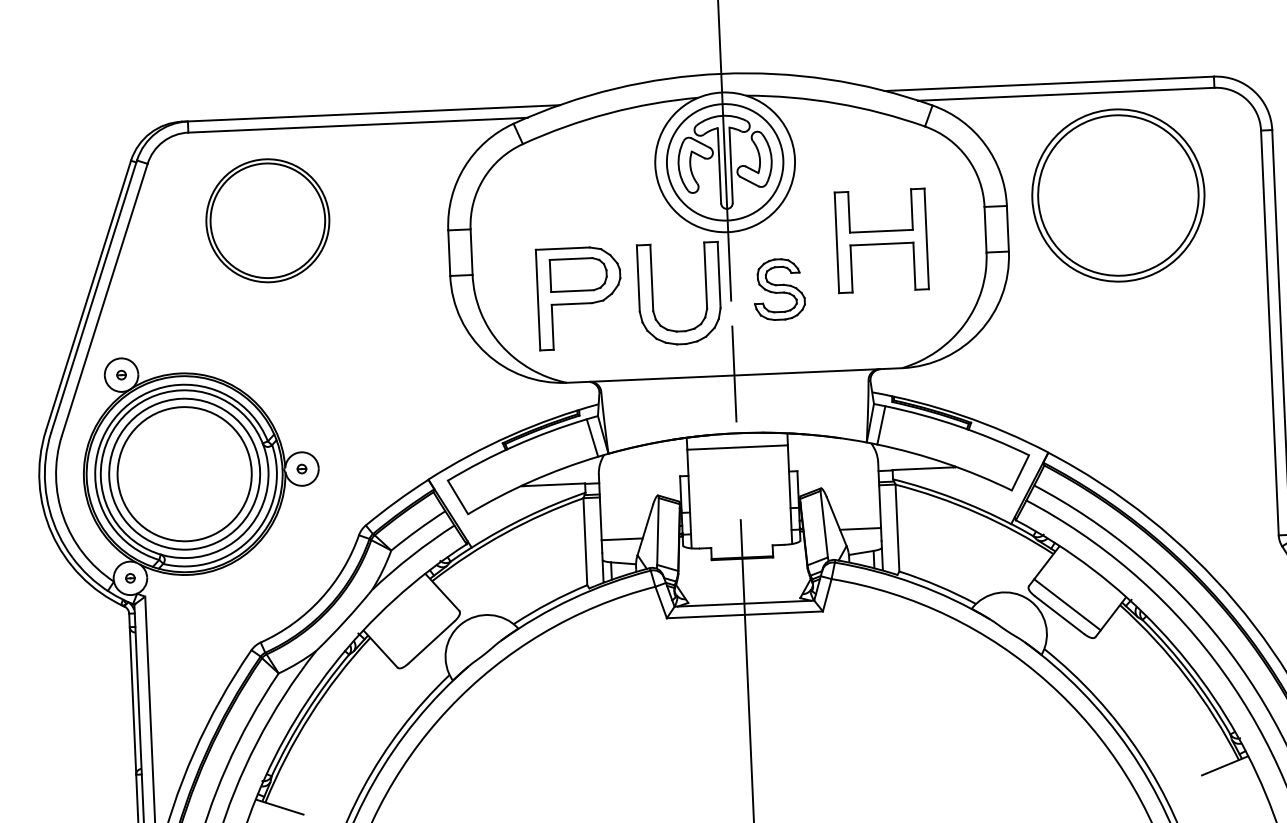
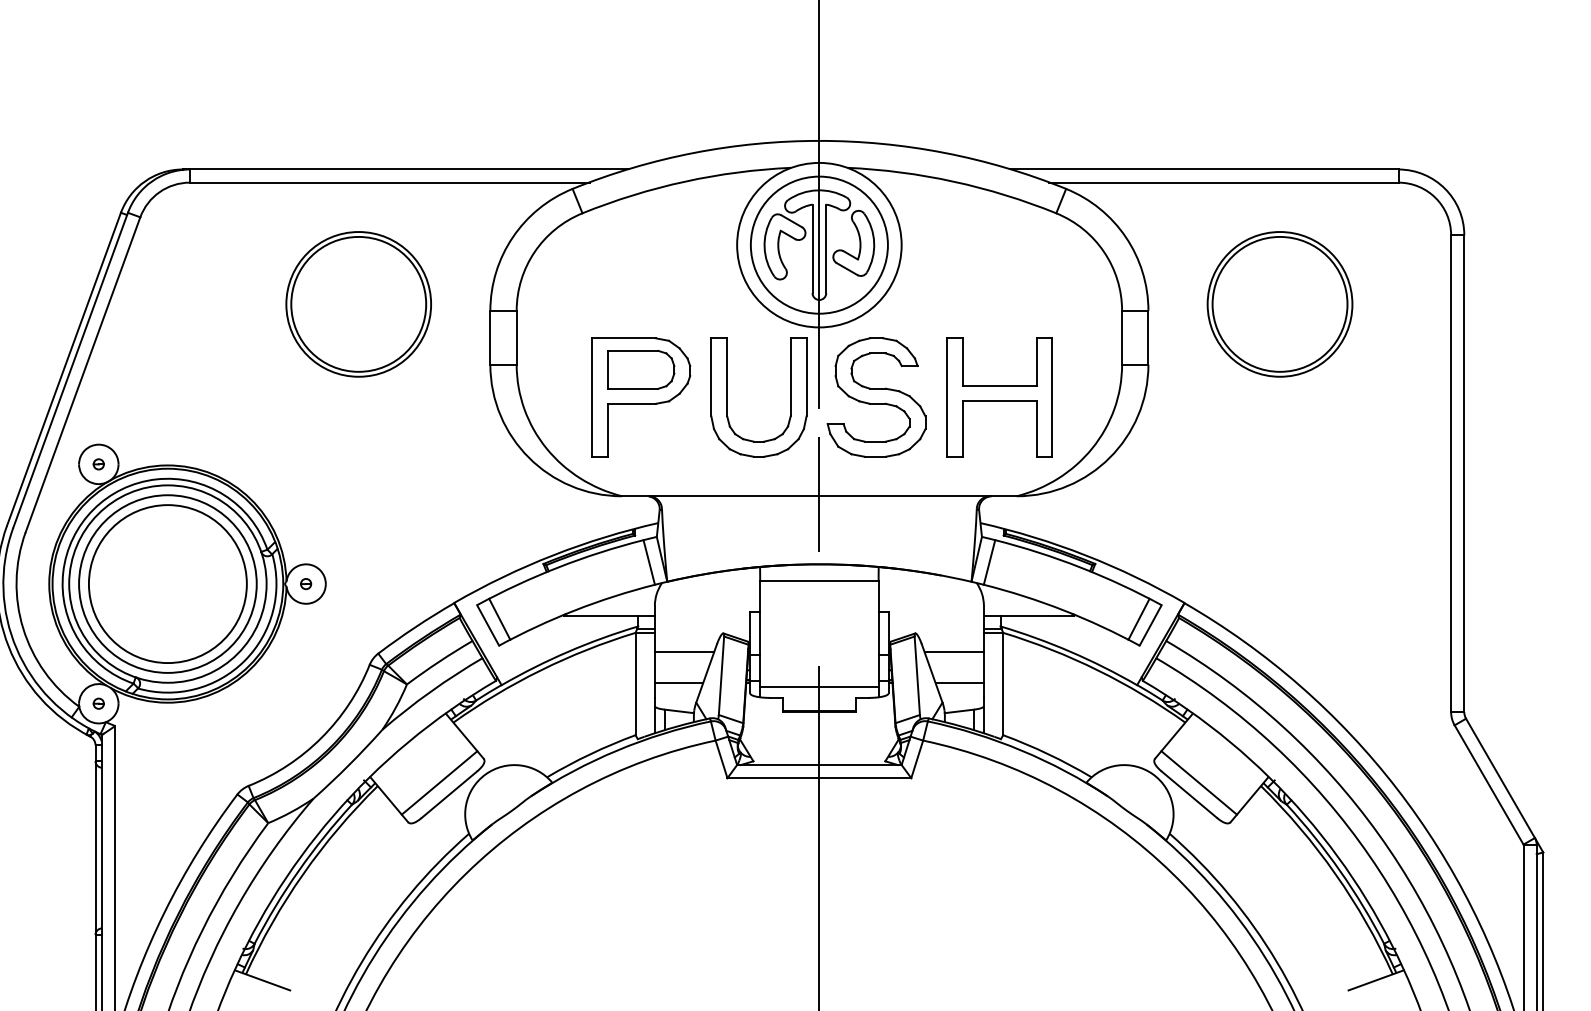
part: (1117, 195) -> (1279, 304), size x0.71
part: (267, 220) -> (358, 304), moved
part: (881, 240) -> (999, 397), moved
part: (779, 289) -> (876, 397), size x1.67
line: (1009, 467) -> (1138, 618), added
line: (467, 491) -> (499, 618), added
line: (854, 503) -> (953, 652), added
line: (625, 513) -> (684, 652), added
line: (741, 537) -> (819, 687), added
line: (422, 632) -> (439, 782), added

